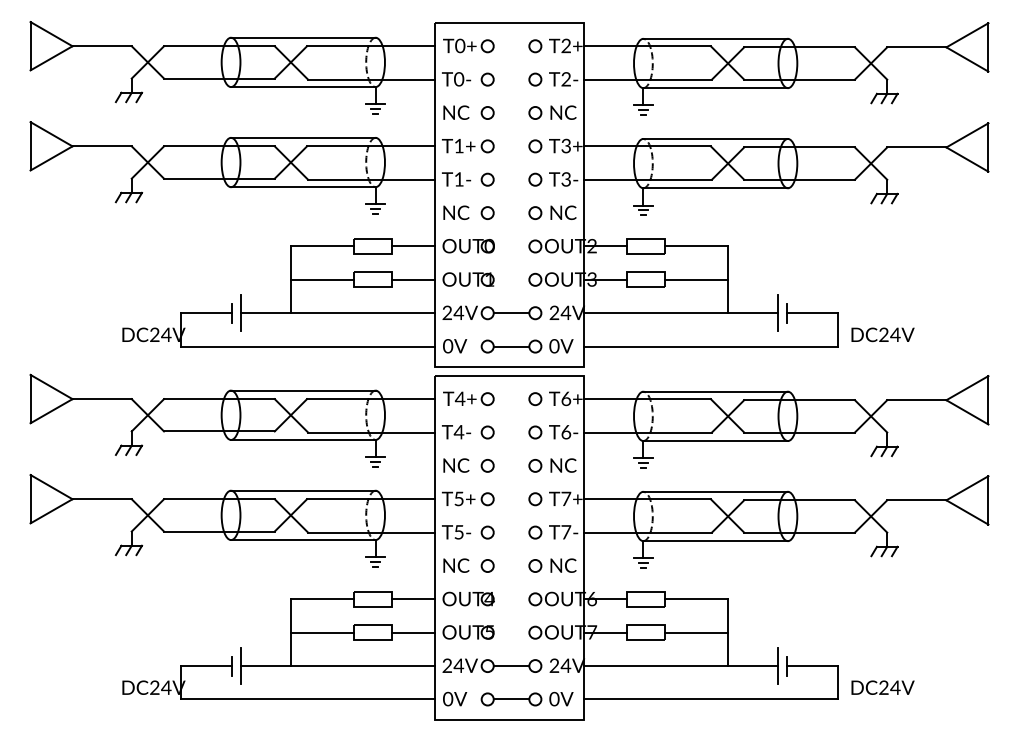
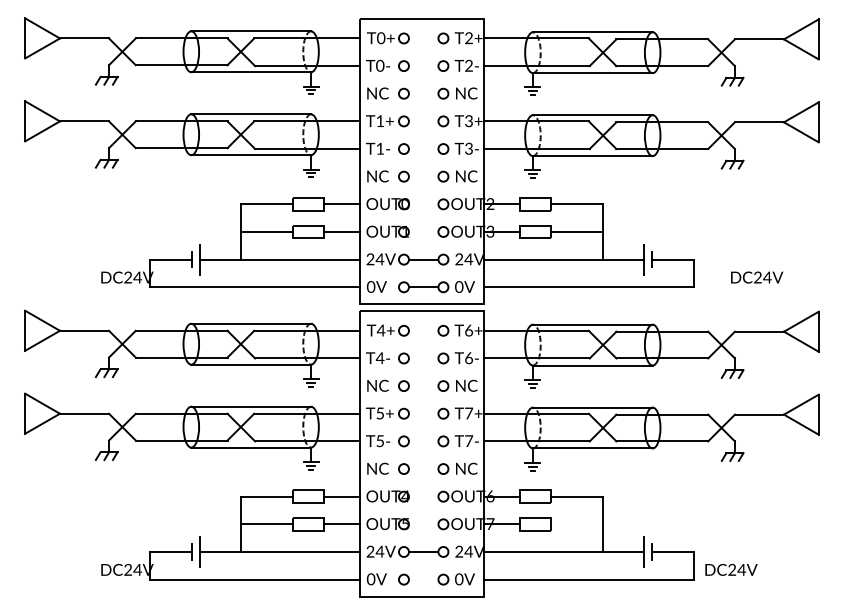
text: (882, 334) -> (756, 277), moved
line: (696, 632) -> (576, 524), removed
line: (511, 699) -> (423, 579), removed

